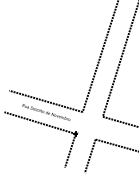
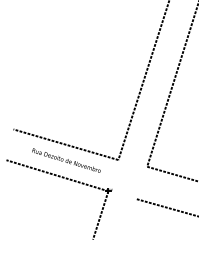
line: (89, 156) -> (128, 223), removed

